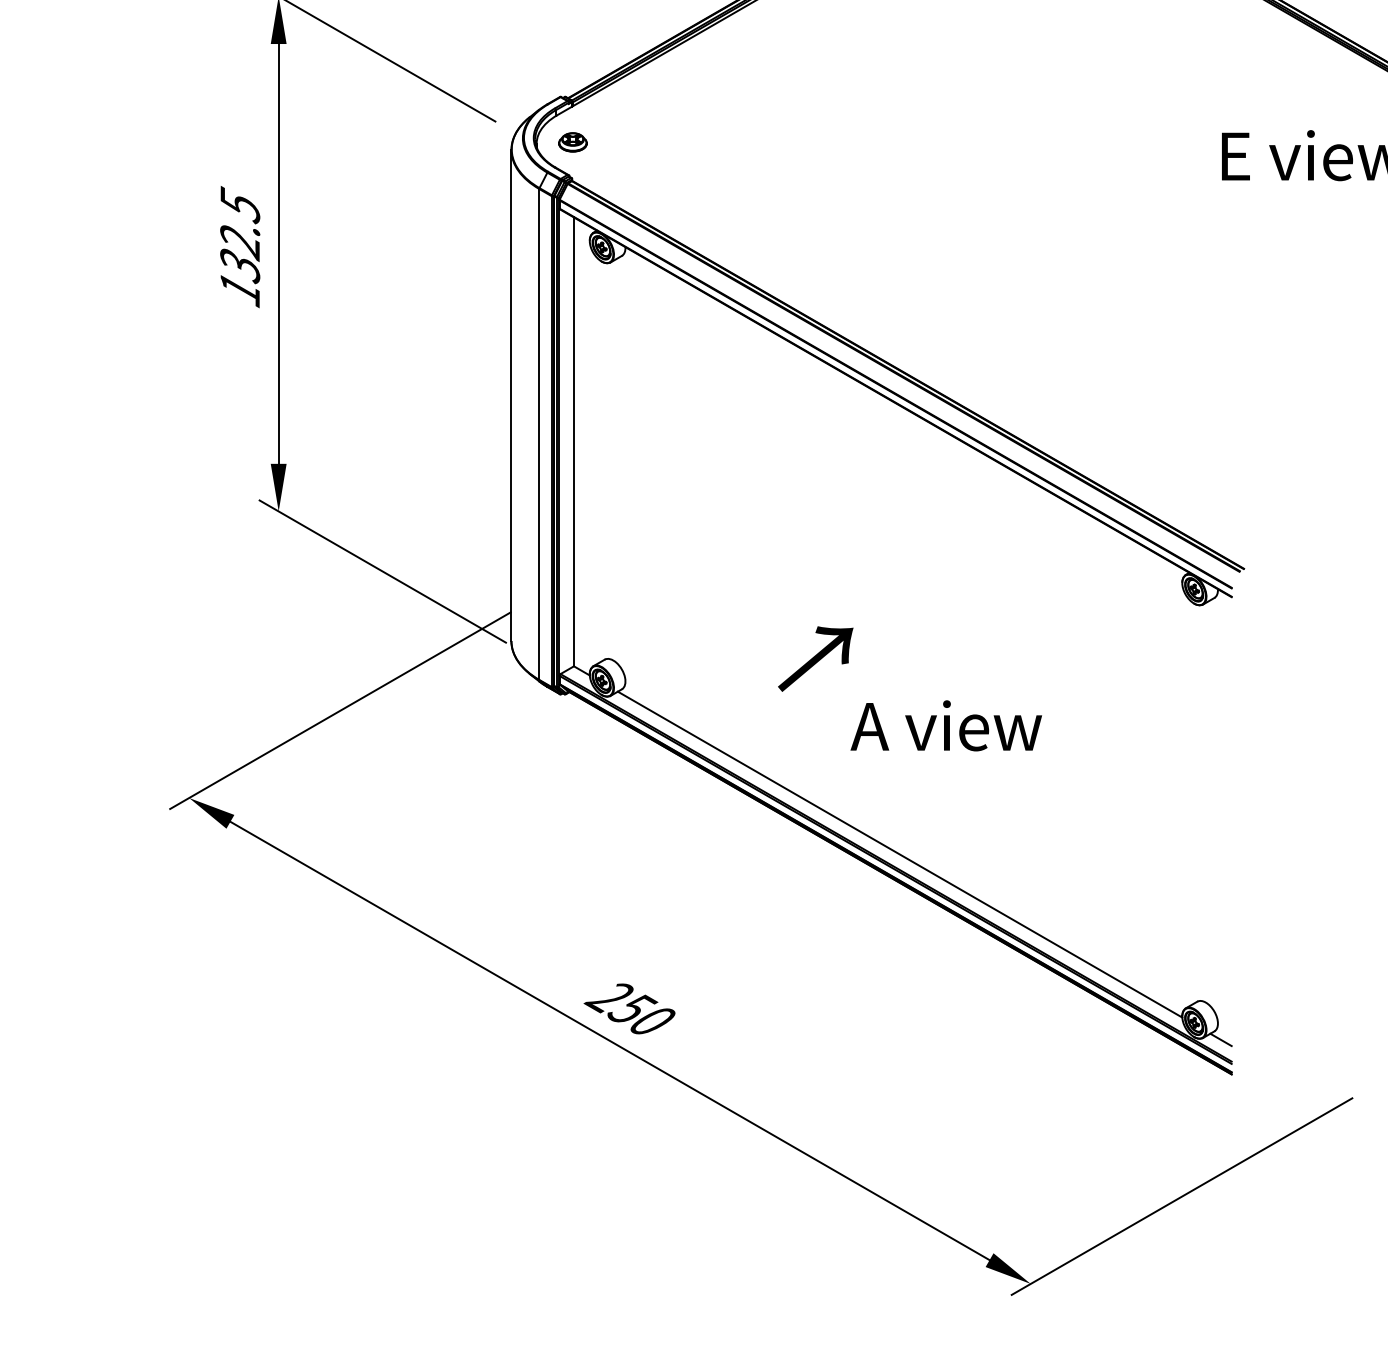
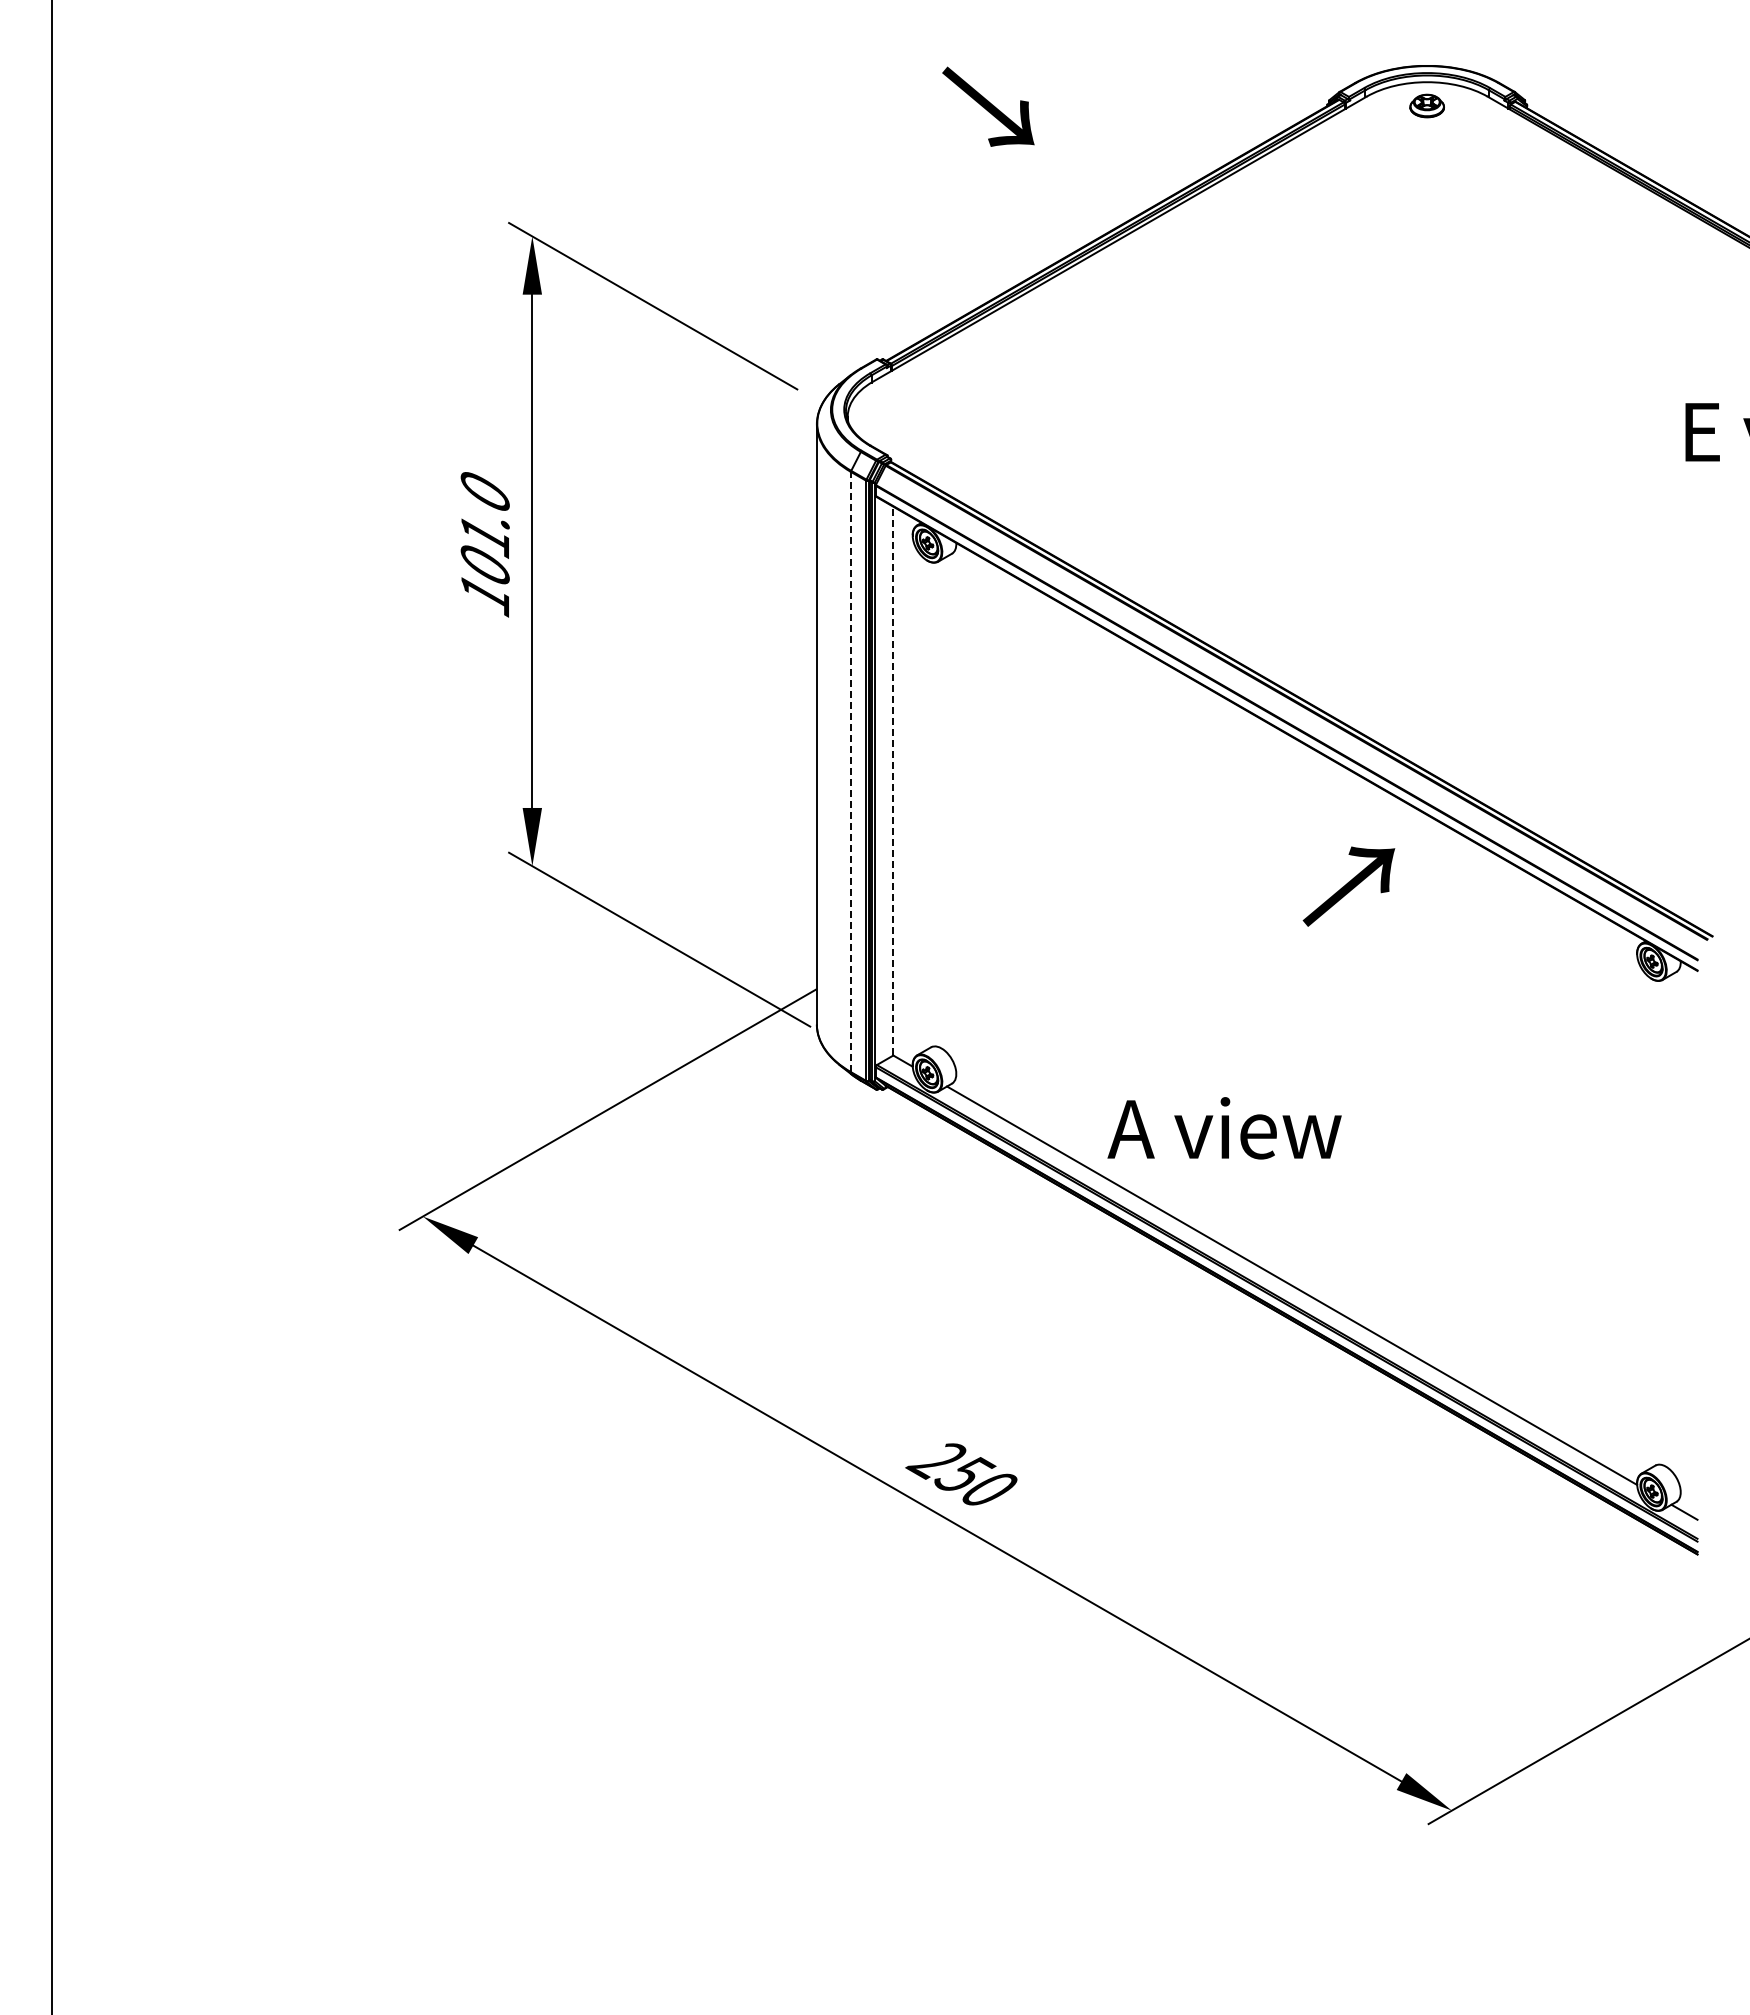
part: (572, 142) -> (891, 414), removed
text: (239, 235) -> (484, 528), 132.5 -> 101.0
line: (538, 434) -> (850, 771), solid -> dashed
line: (574, 441) -> (893, 780), solid -> dashed
text: (815, 658) -> (1348, 886), moved
text: (946, 726) -> (1224, 1128), moved

